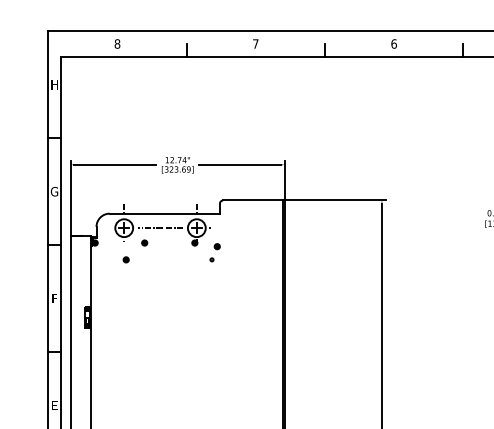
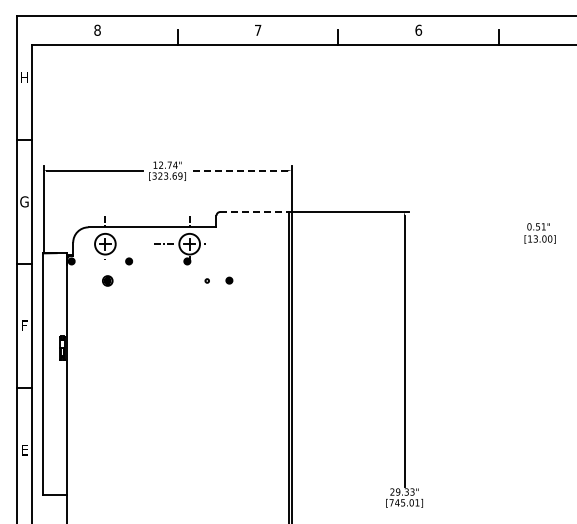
line: (240, 164) -> (240, 170), solid -> dashed
line: (253, 200) -> (255, 212), solid -> dashed
line: (150, 228) -> (135, 244), removed
part: (217, 246) -> (229, 280), moved
part: (126, 259) -> (107, 280), size x1.6

